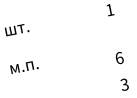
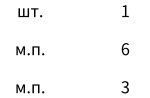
text: (119, 58) -> (125, 49), moved

